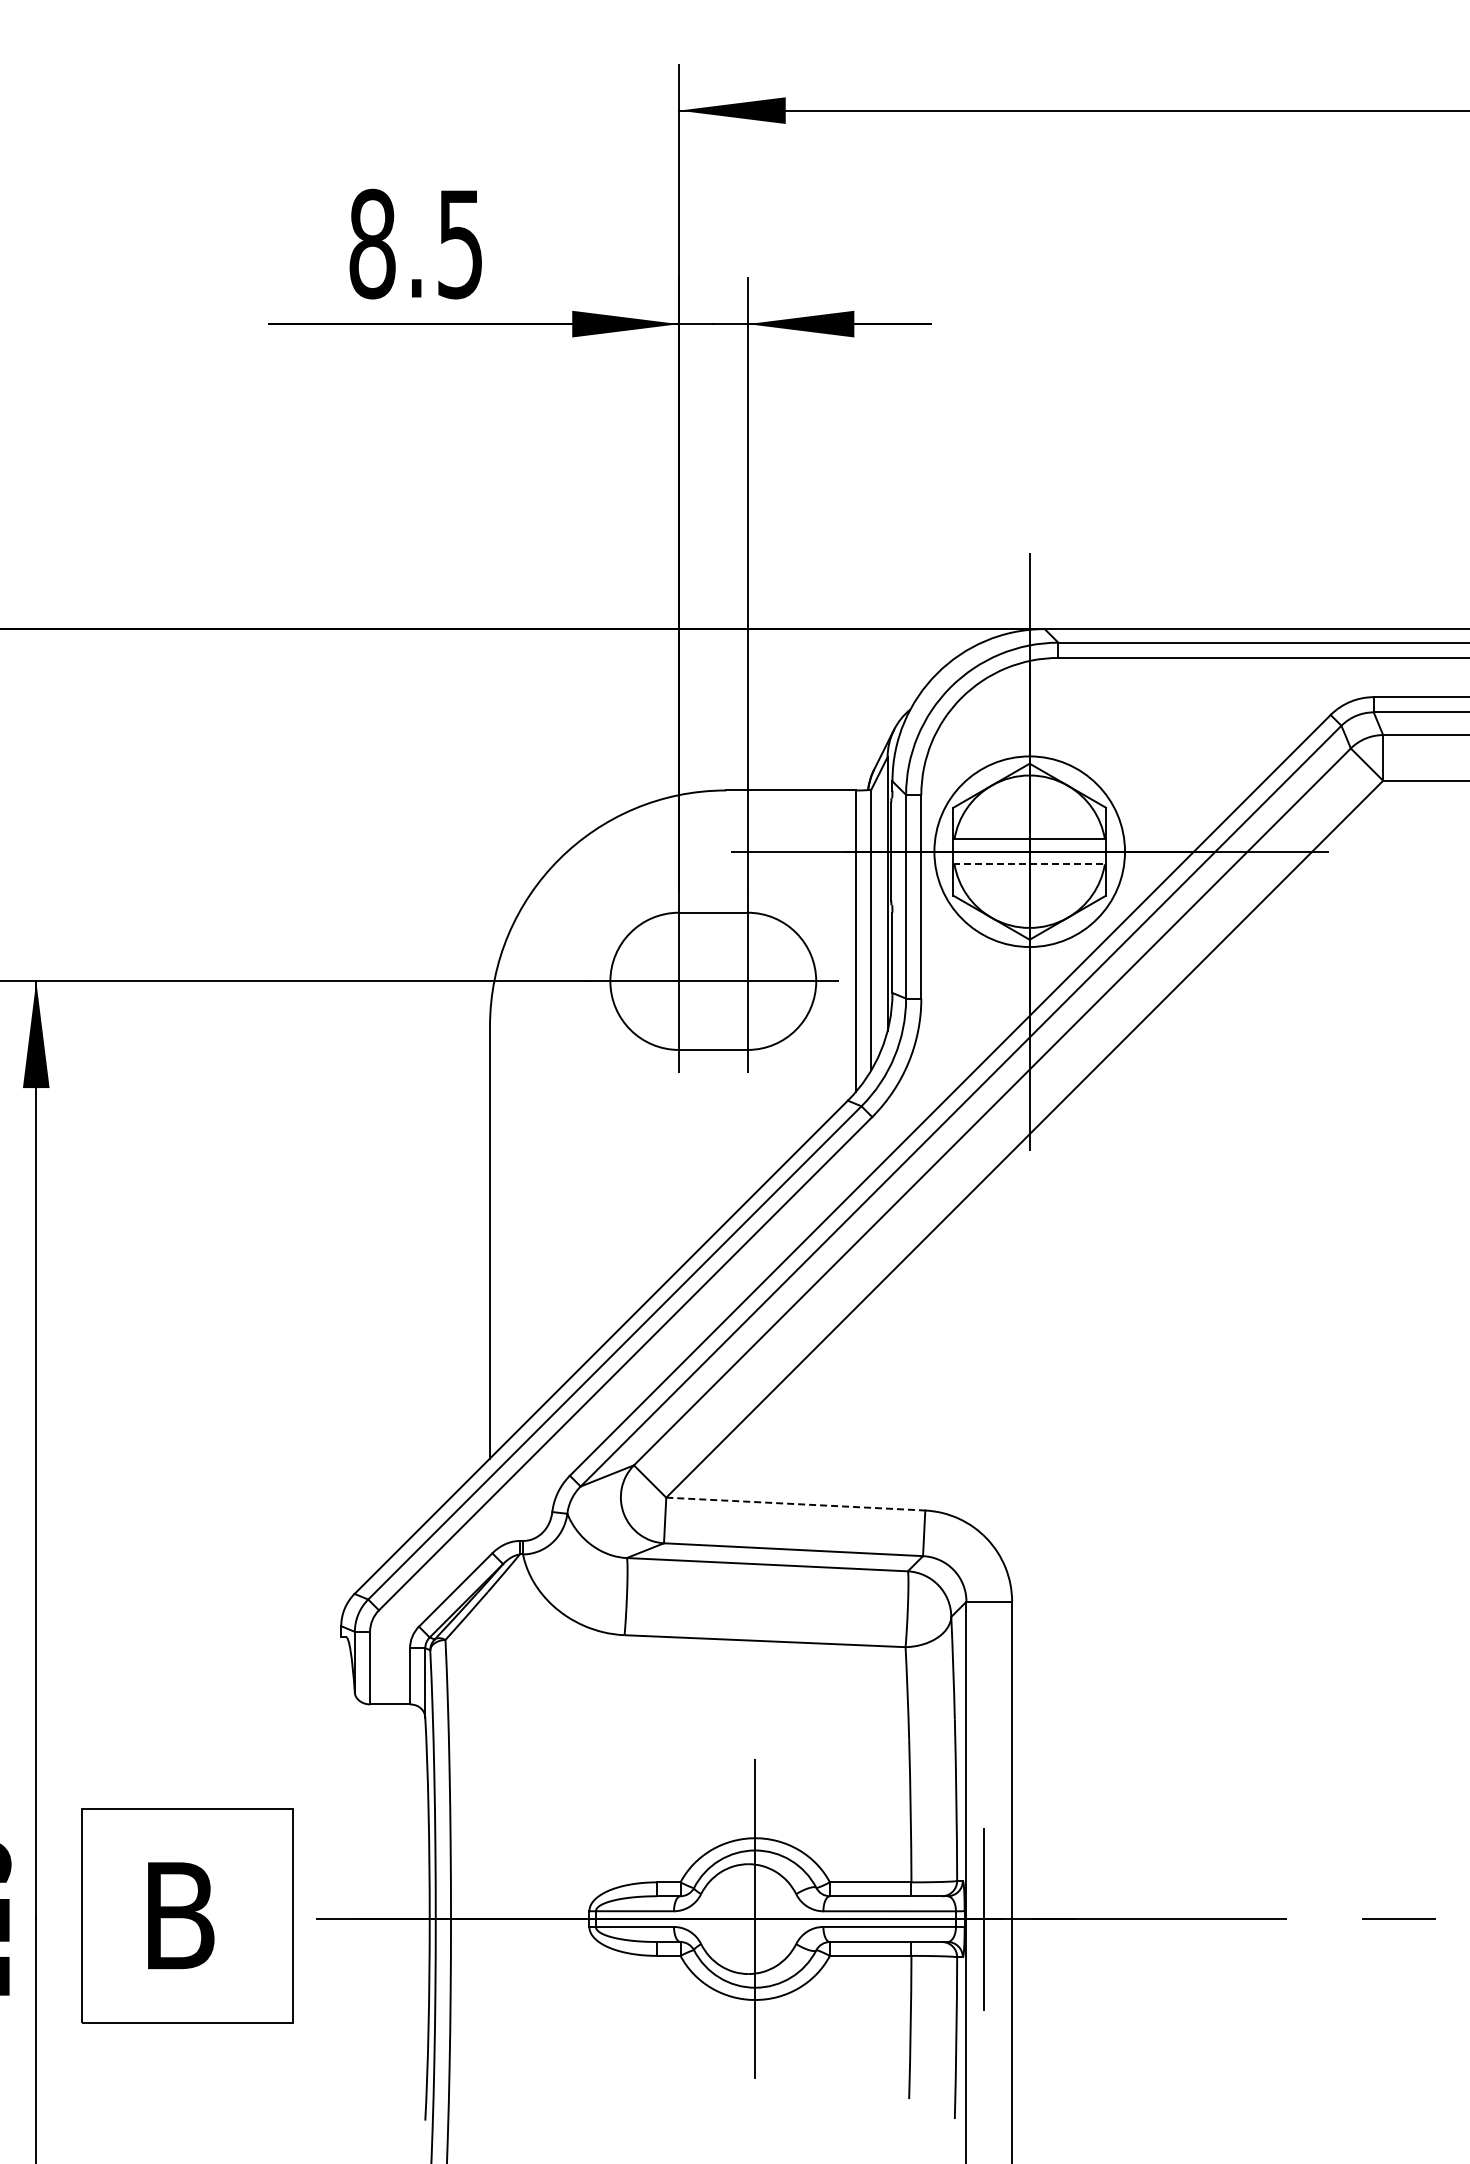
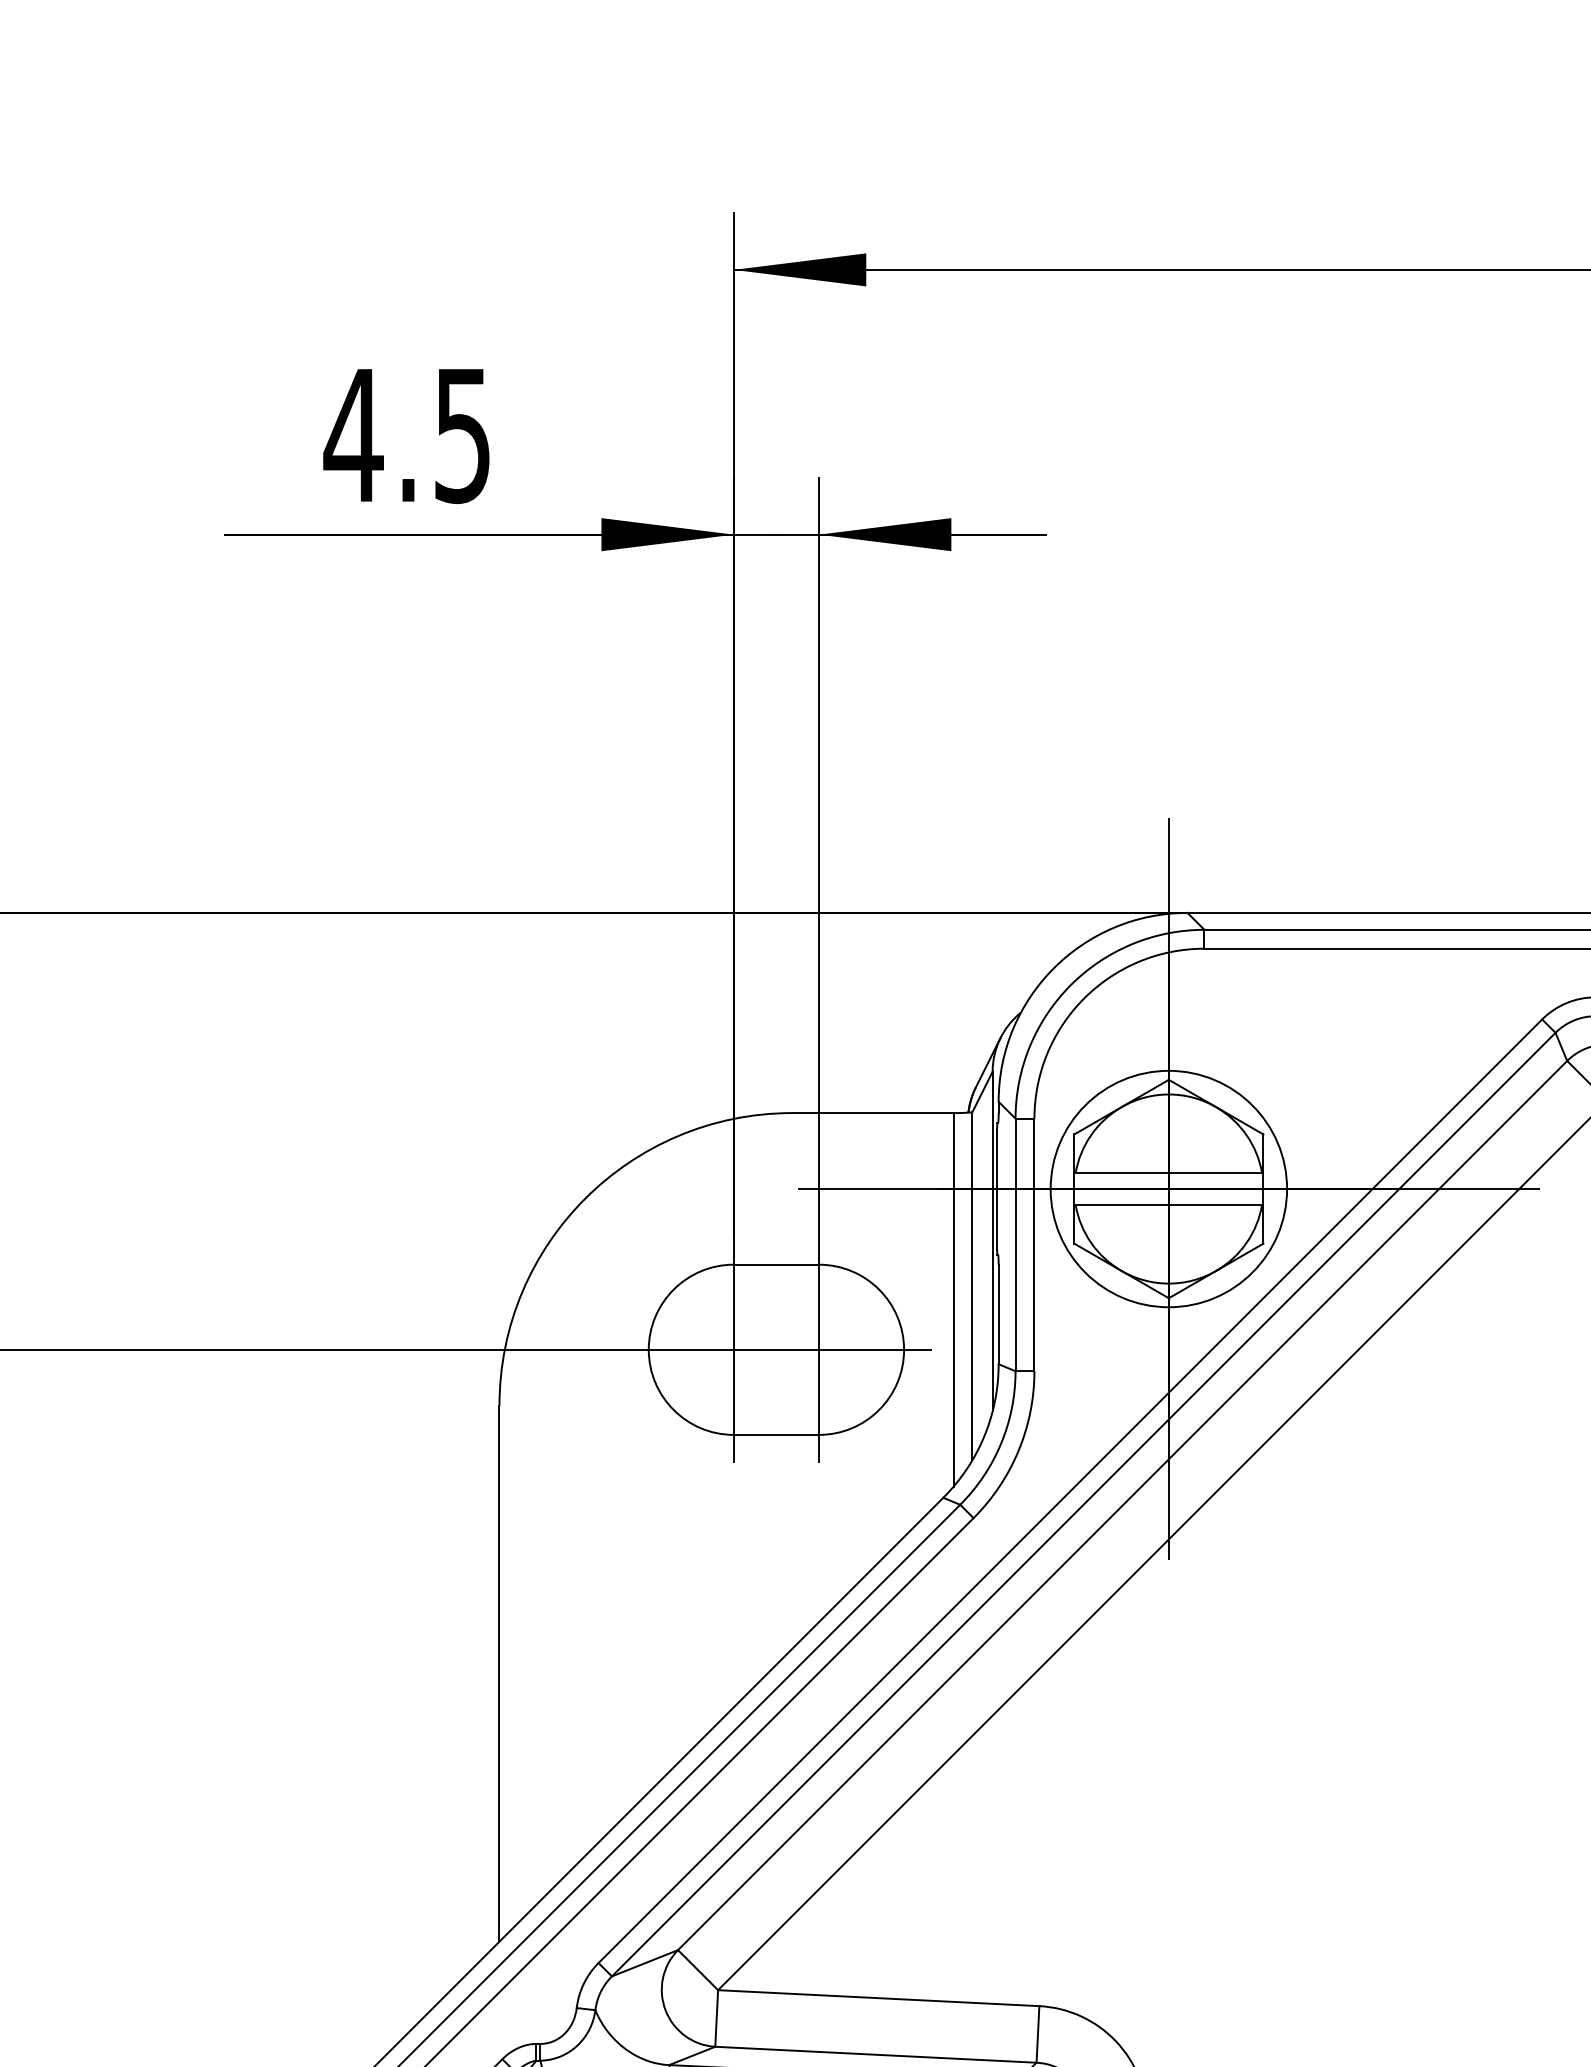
text: (371, 243) -> (352, 434), 8.5 -> 4.5
line: (1030, 864) -> (1169, 1204), dashed -> solid
line: (795, 1504) -> (878, 1998), dashed -> solid

